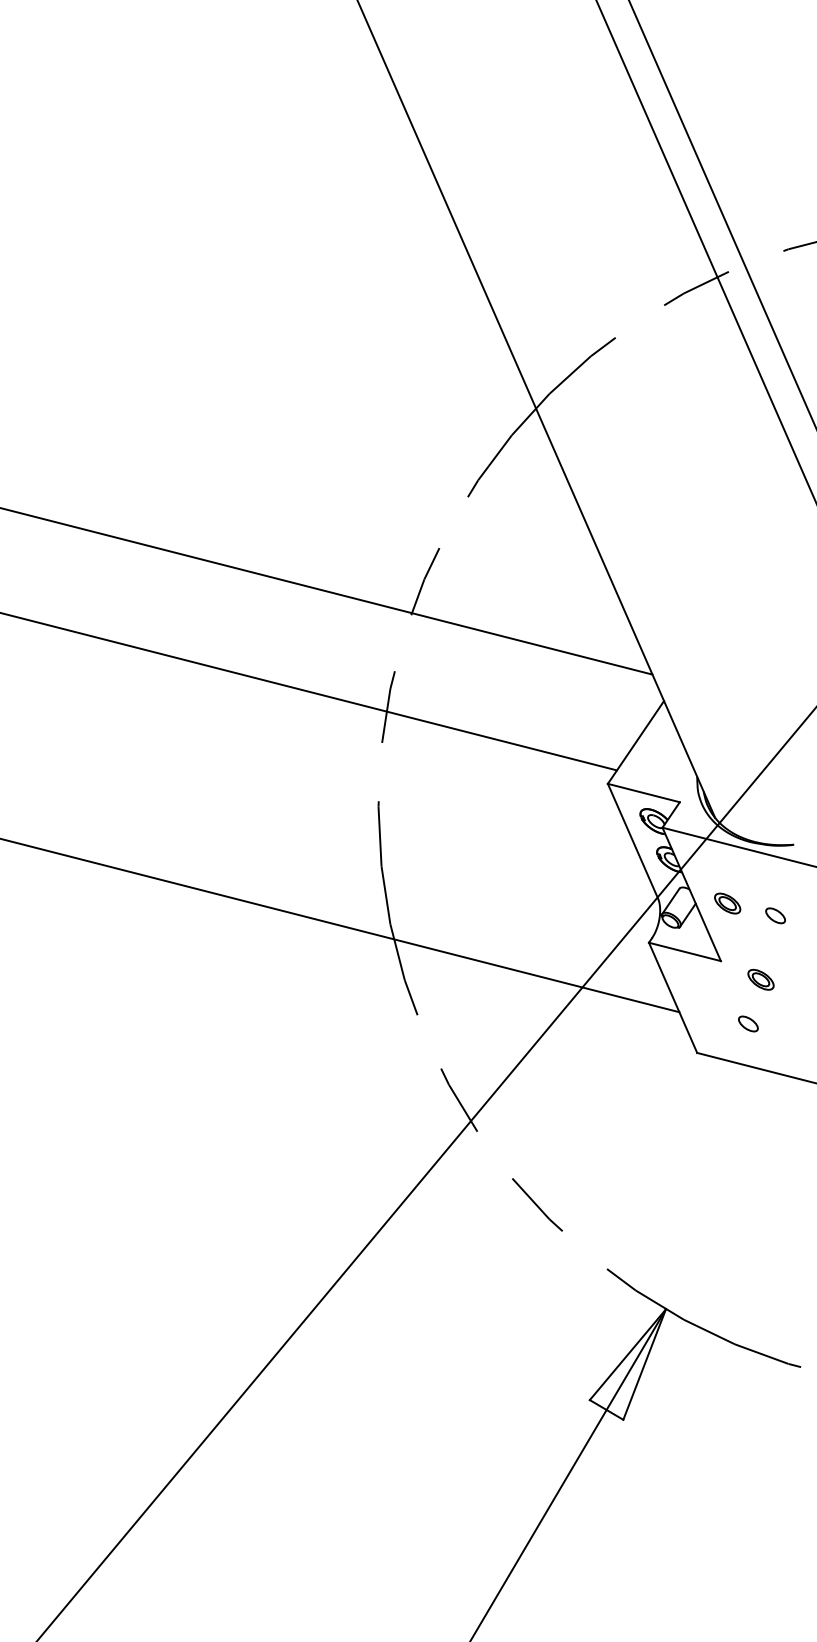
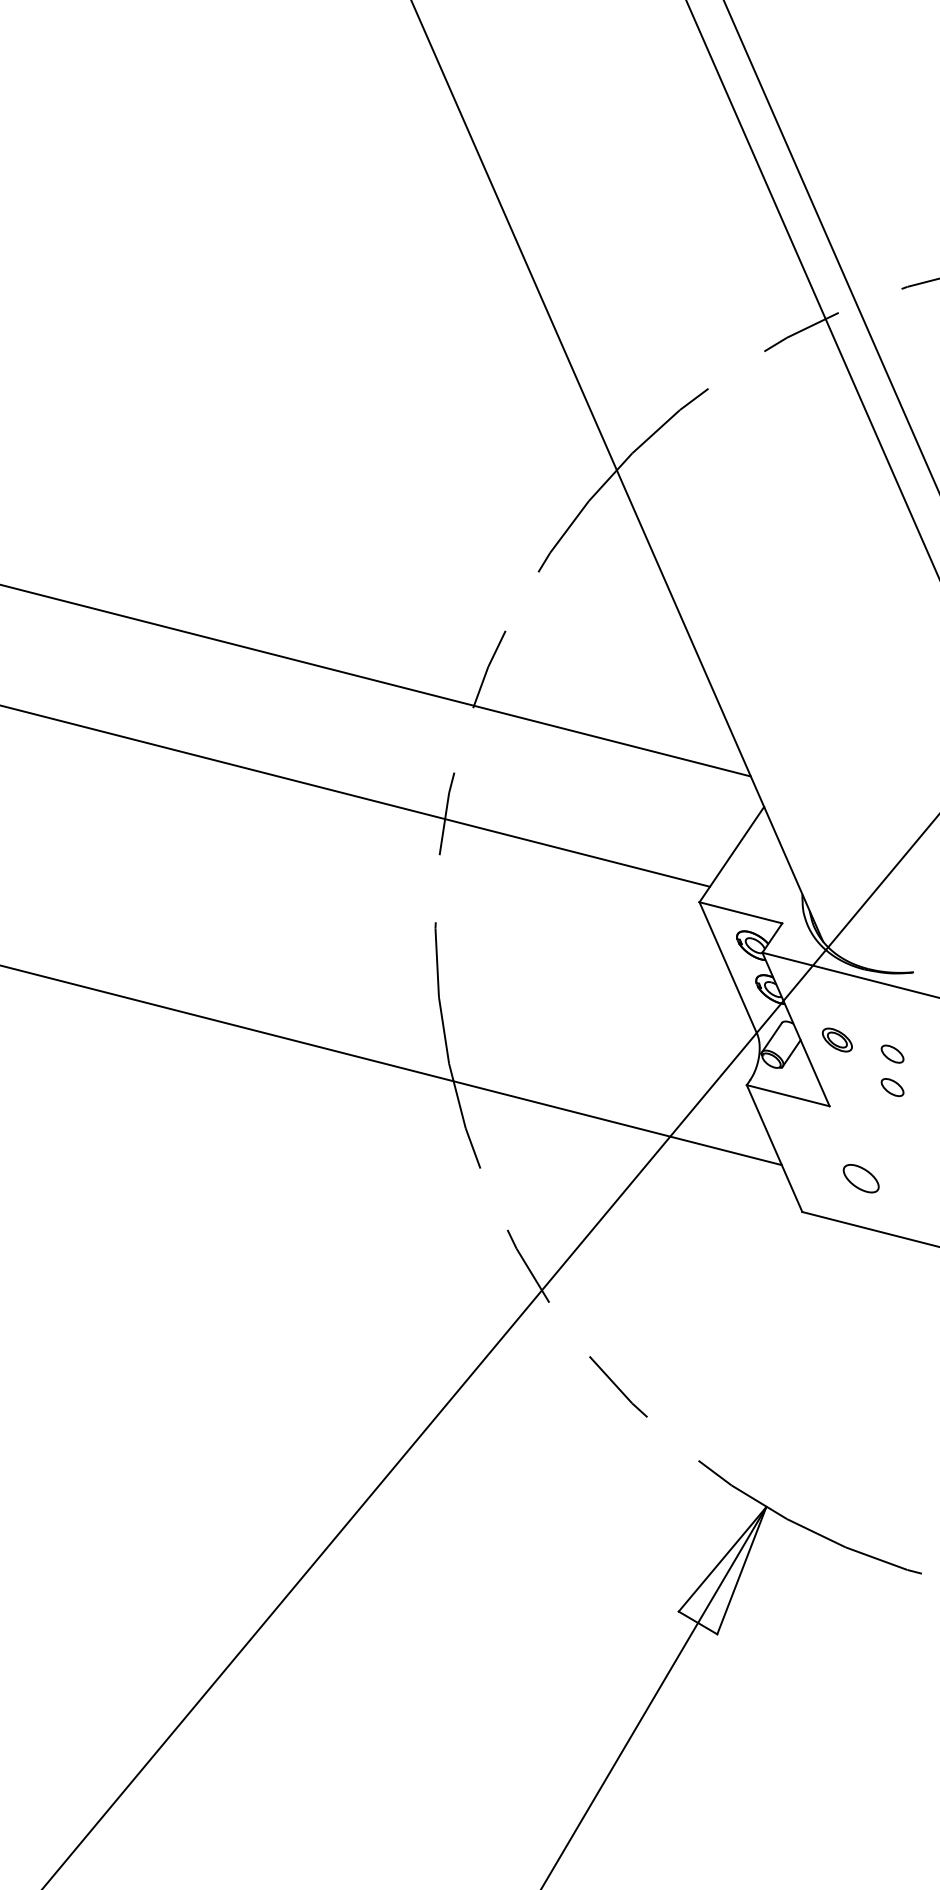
part: (775, 944) -> (892, 1087), added
part: (760, 979) -> (875, 1127), removed
part: (748, 1023) -> (861, 1178), size x1.6

